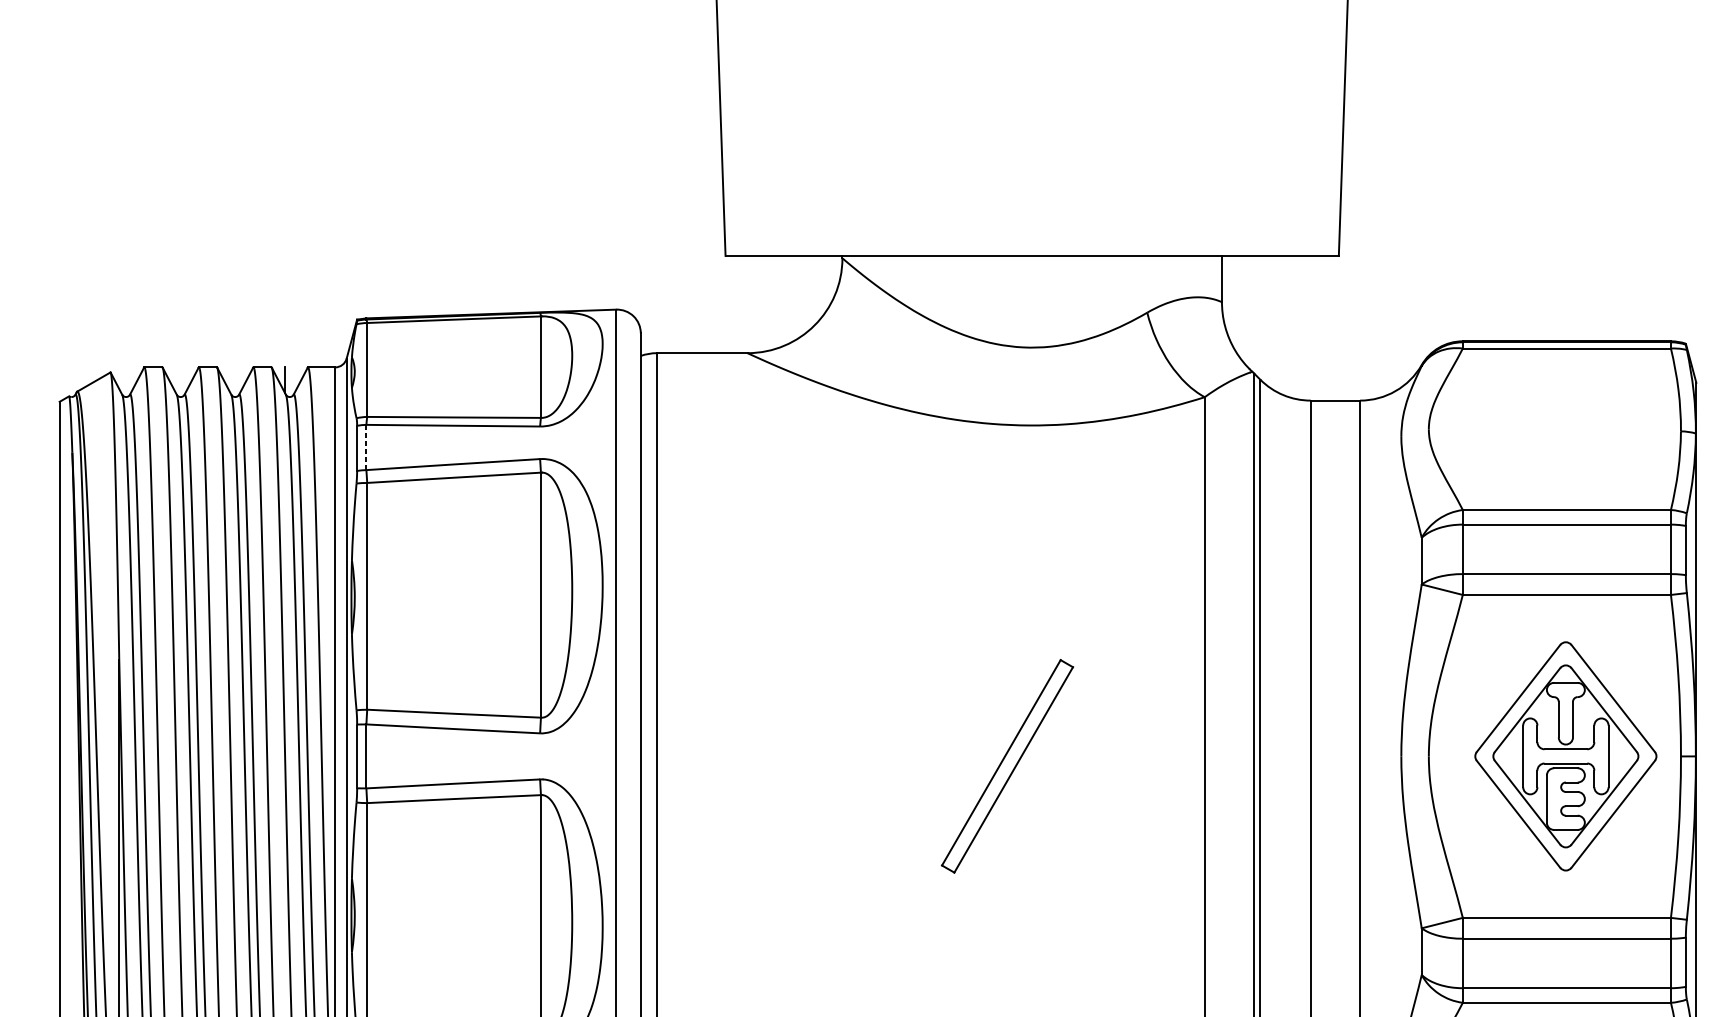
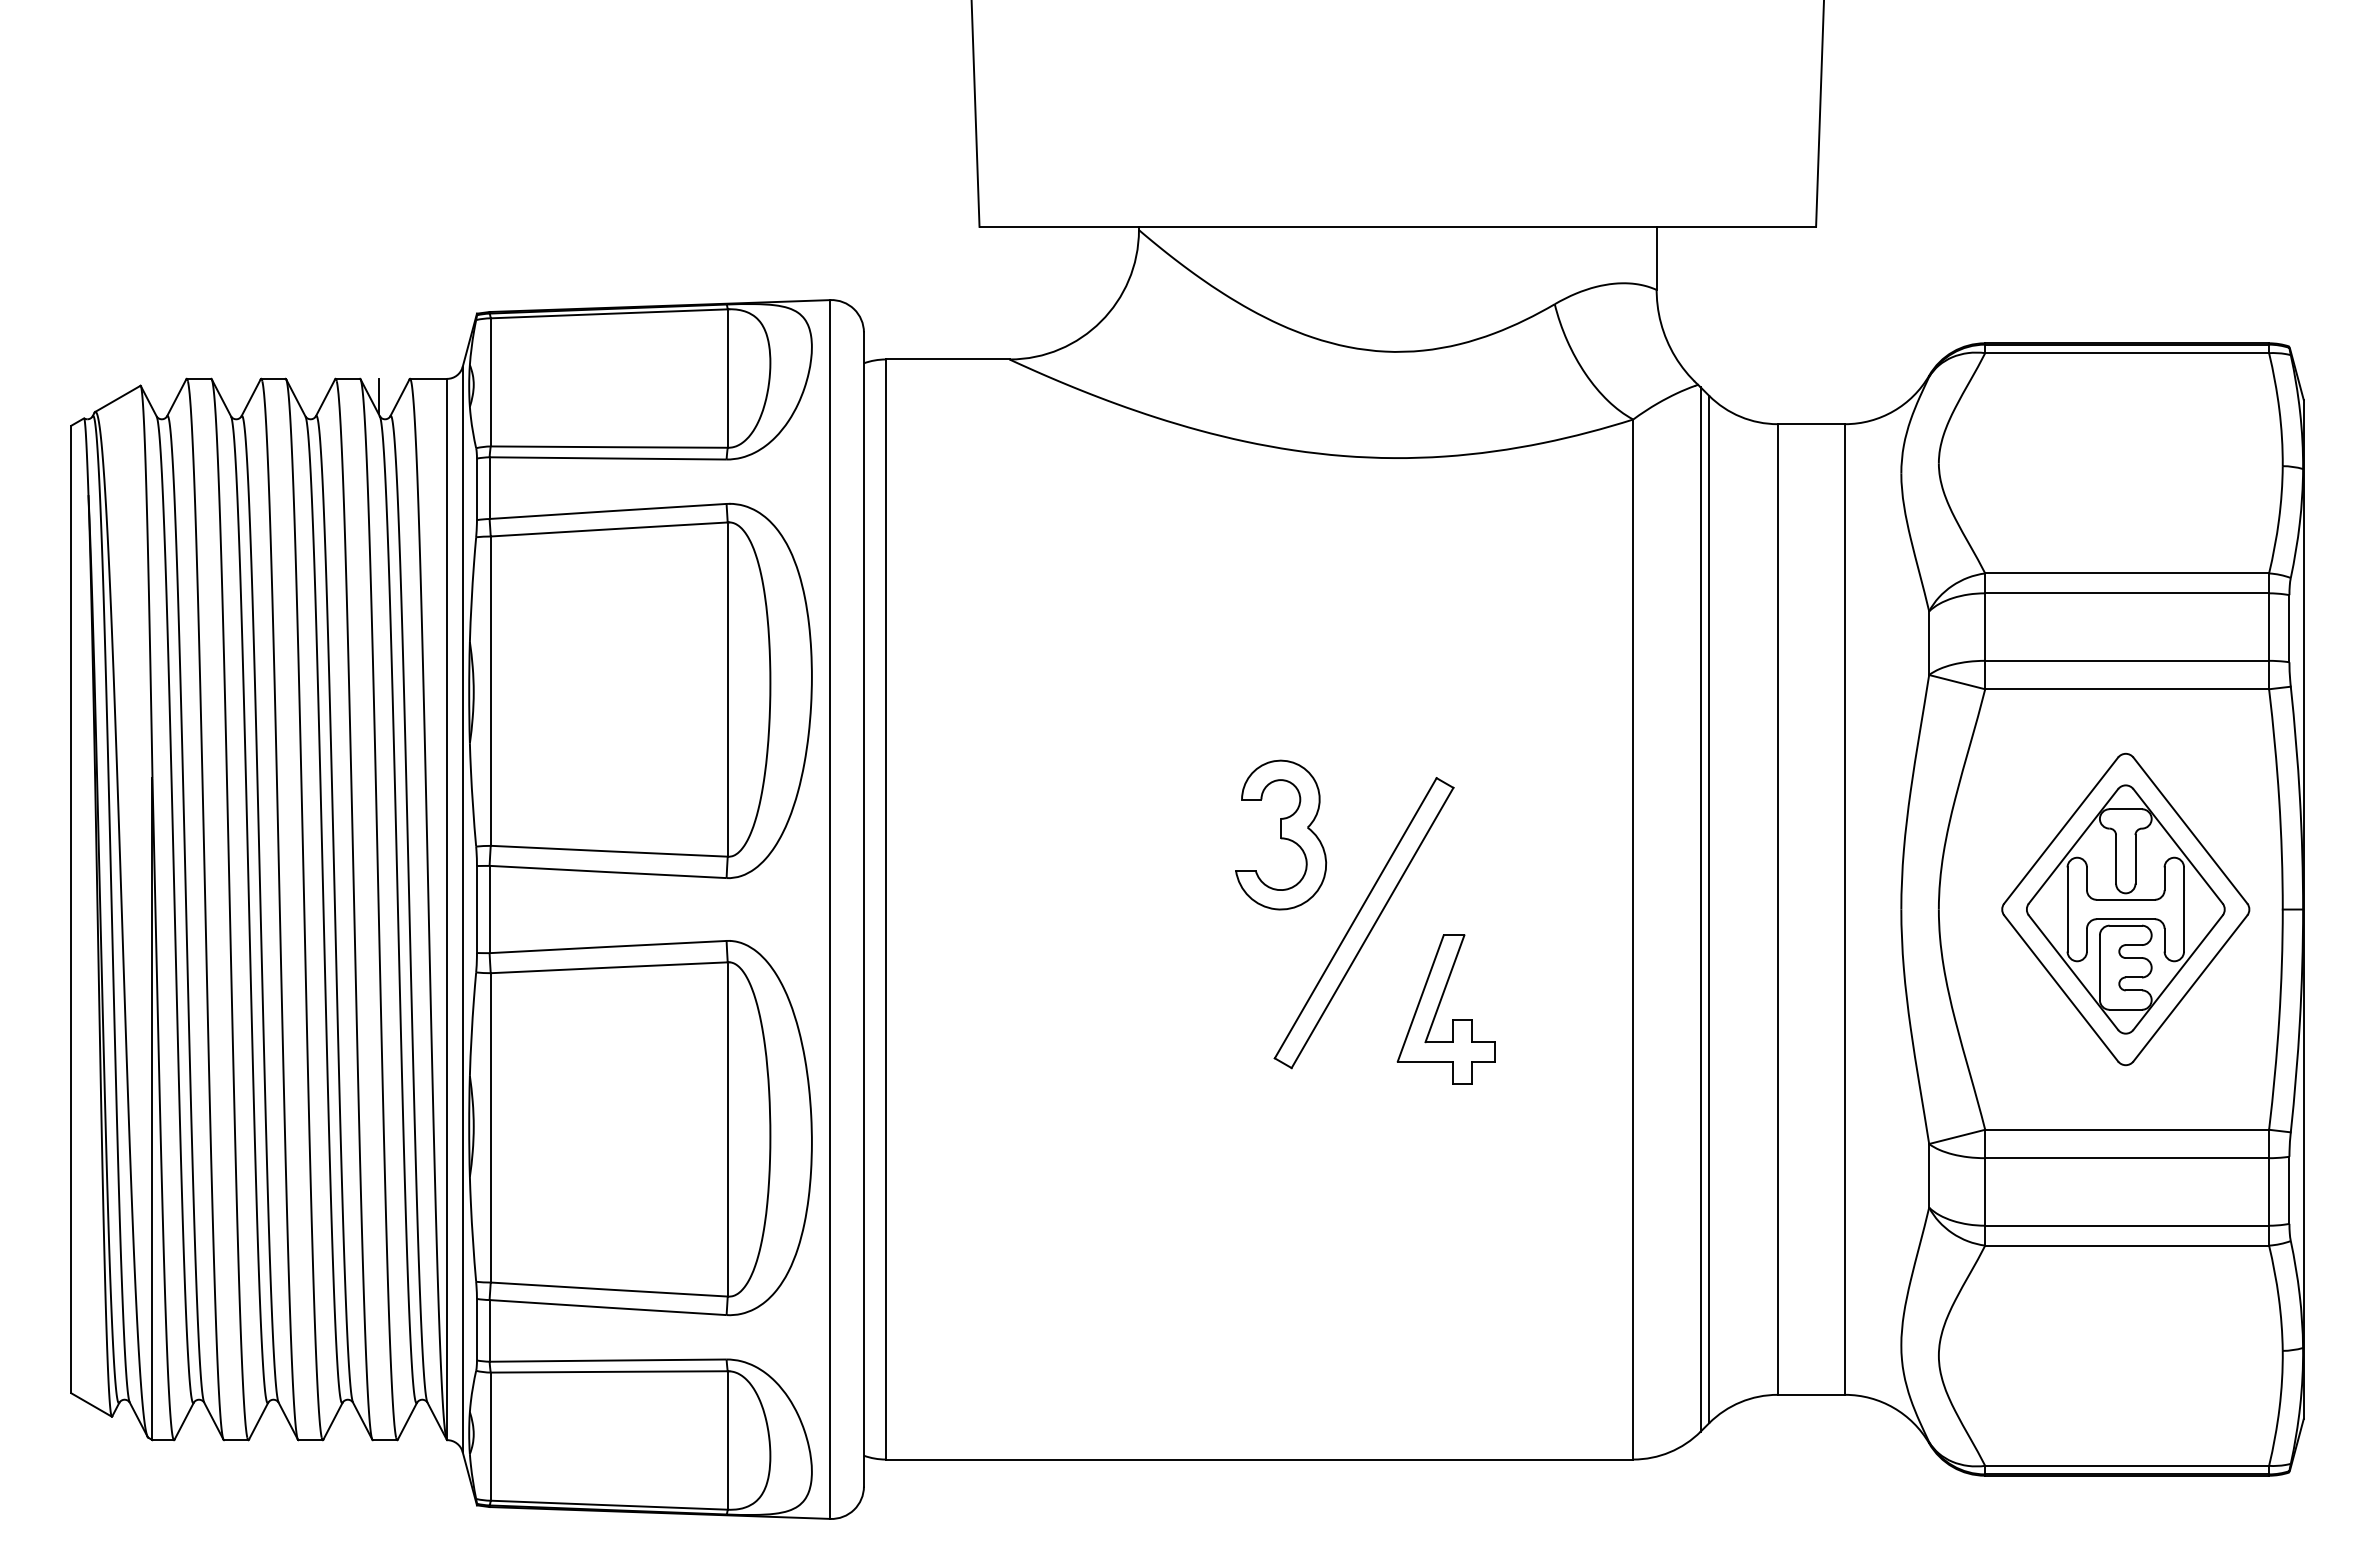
line: (366, 447) -> (489, 488), dashed -> solid
part: (946, 701) -> (1281, 834), added
part: (1062, 828) -> (1439, 1007), added

